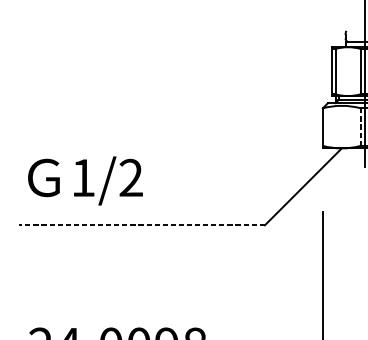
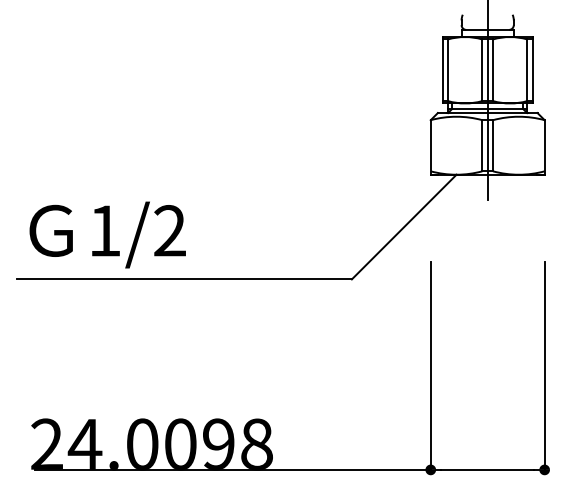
line: (360, 126) -> (482, 145), dashed -> solid
text: (85, 180) -> (107, 234), moved
line: (141, 225) -> (183, 279), dashed -> solid

